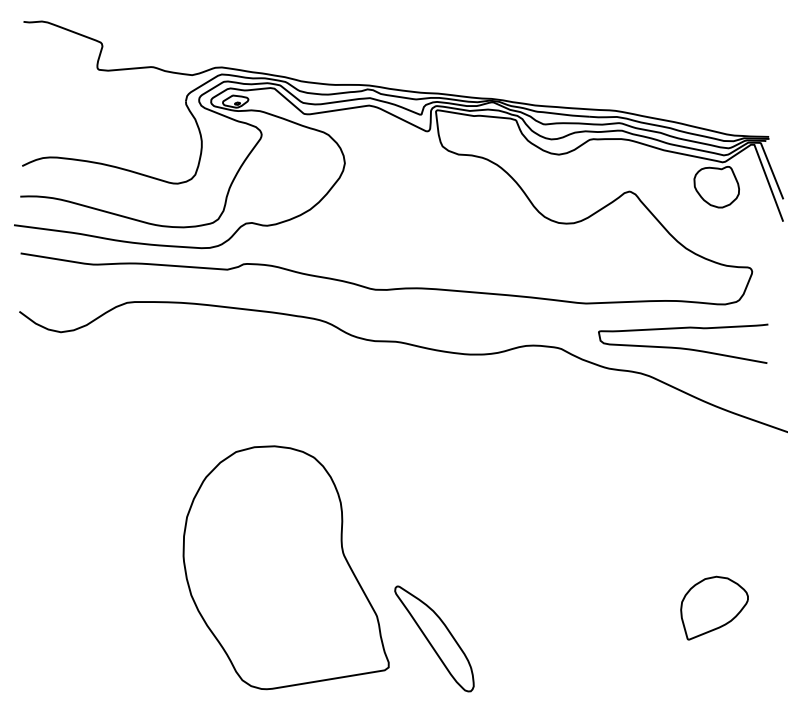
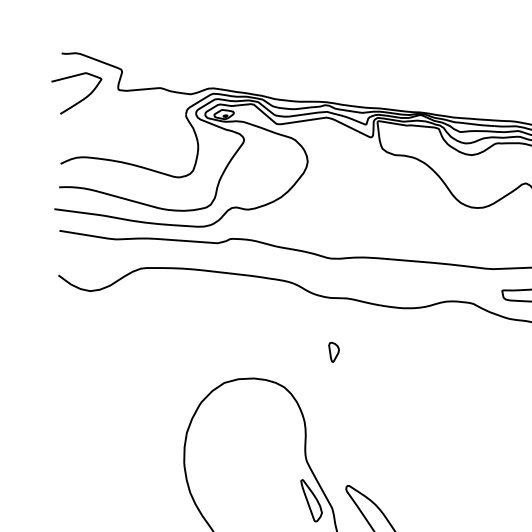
curve: (50, 81) -> (82, 99), added
part: (378, 411) -> (333, 351), added
part: (349, 605) -> (311, 500), added

